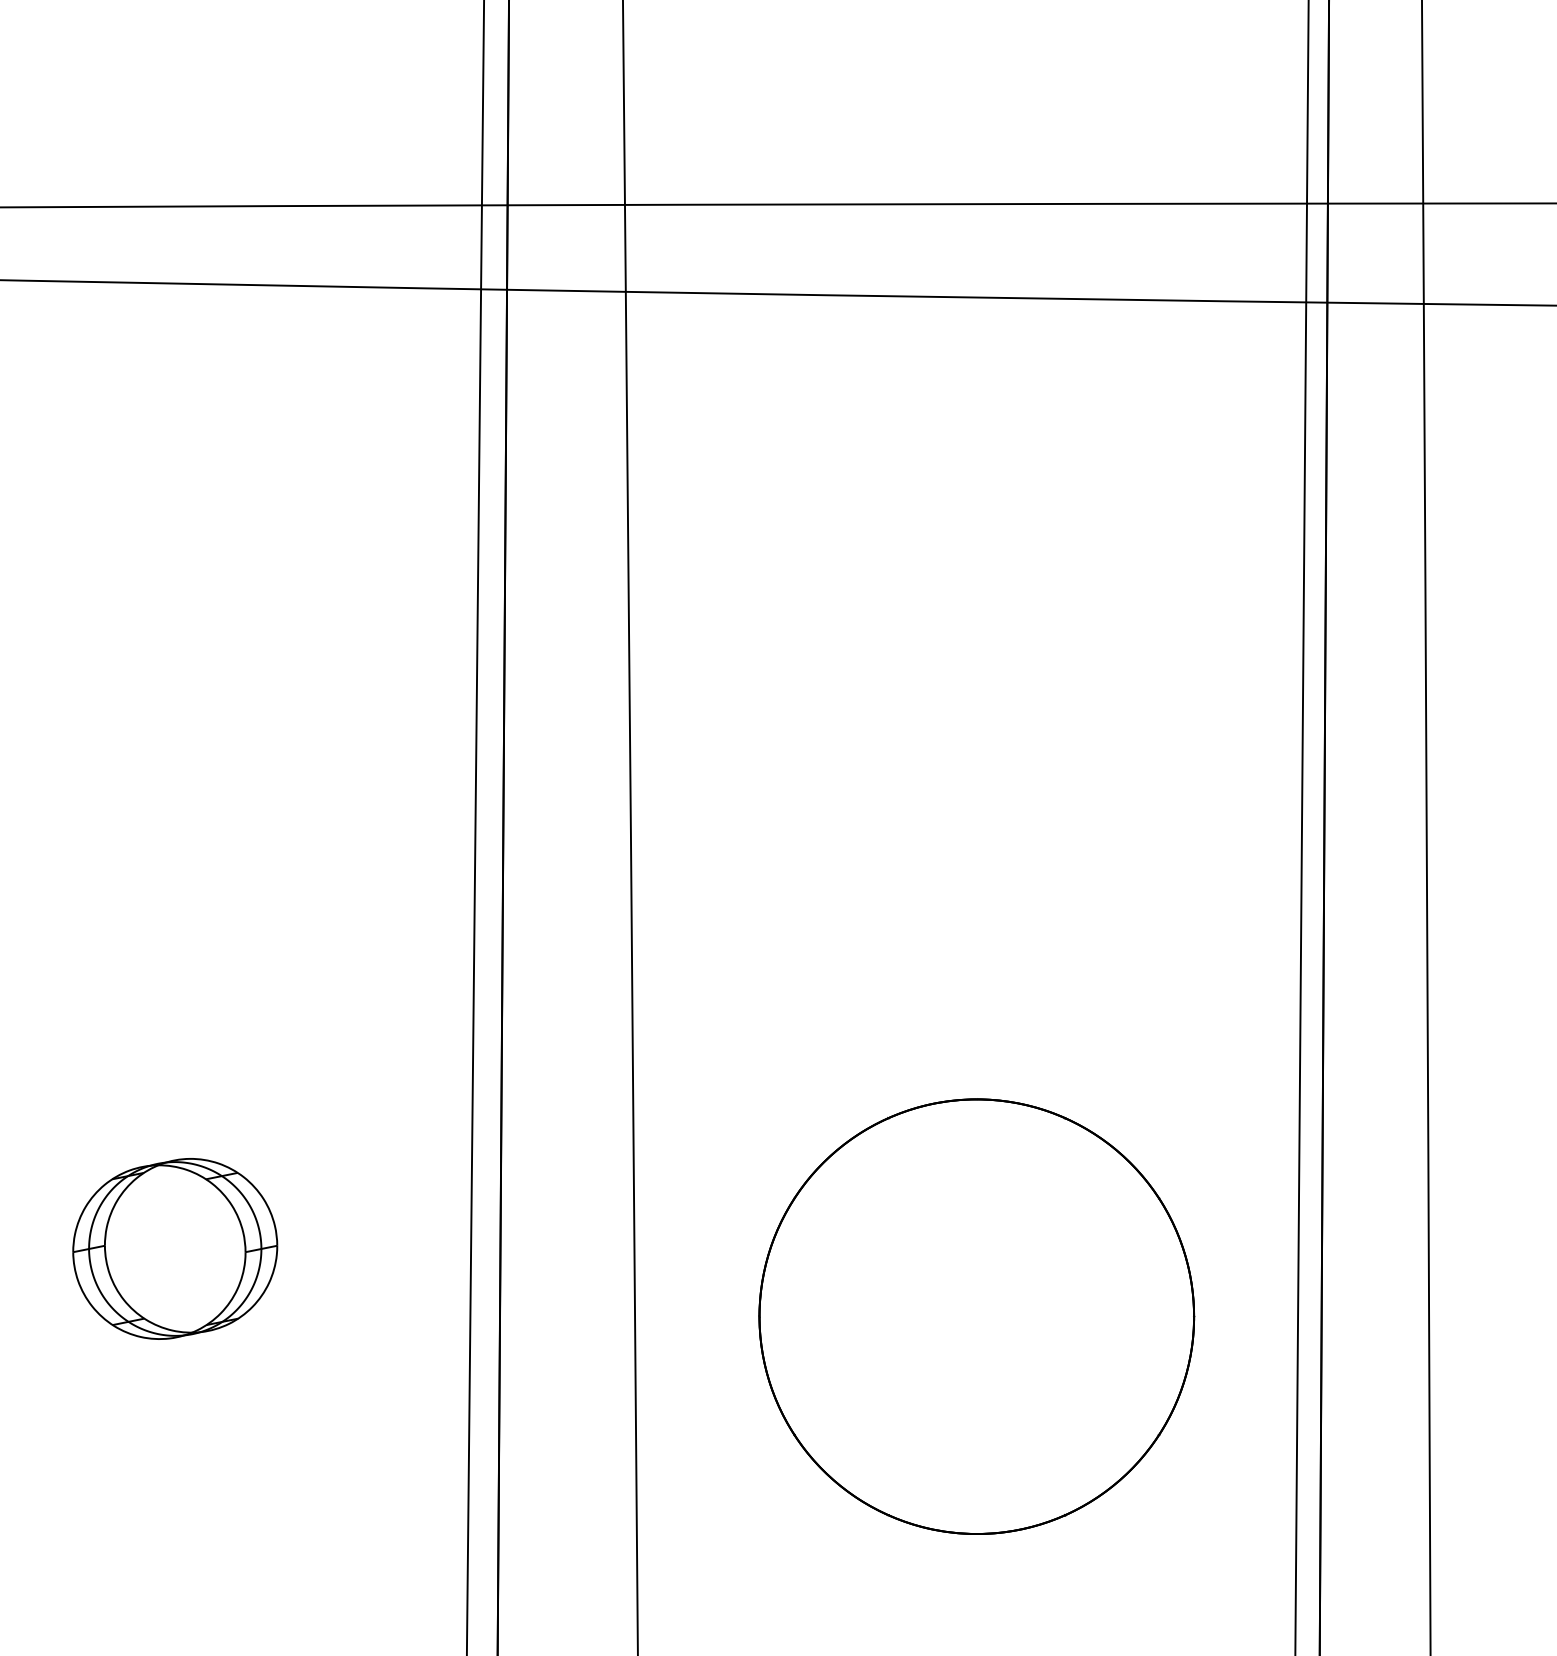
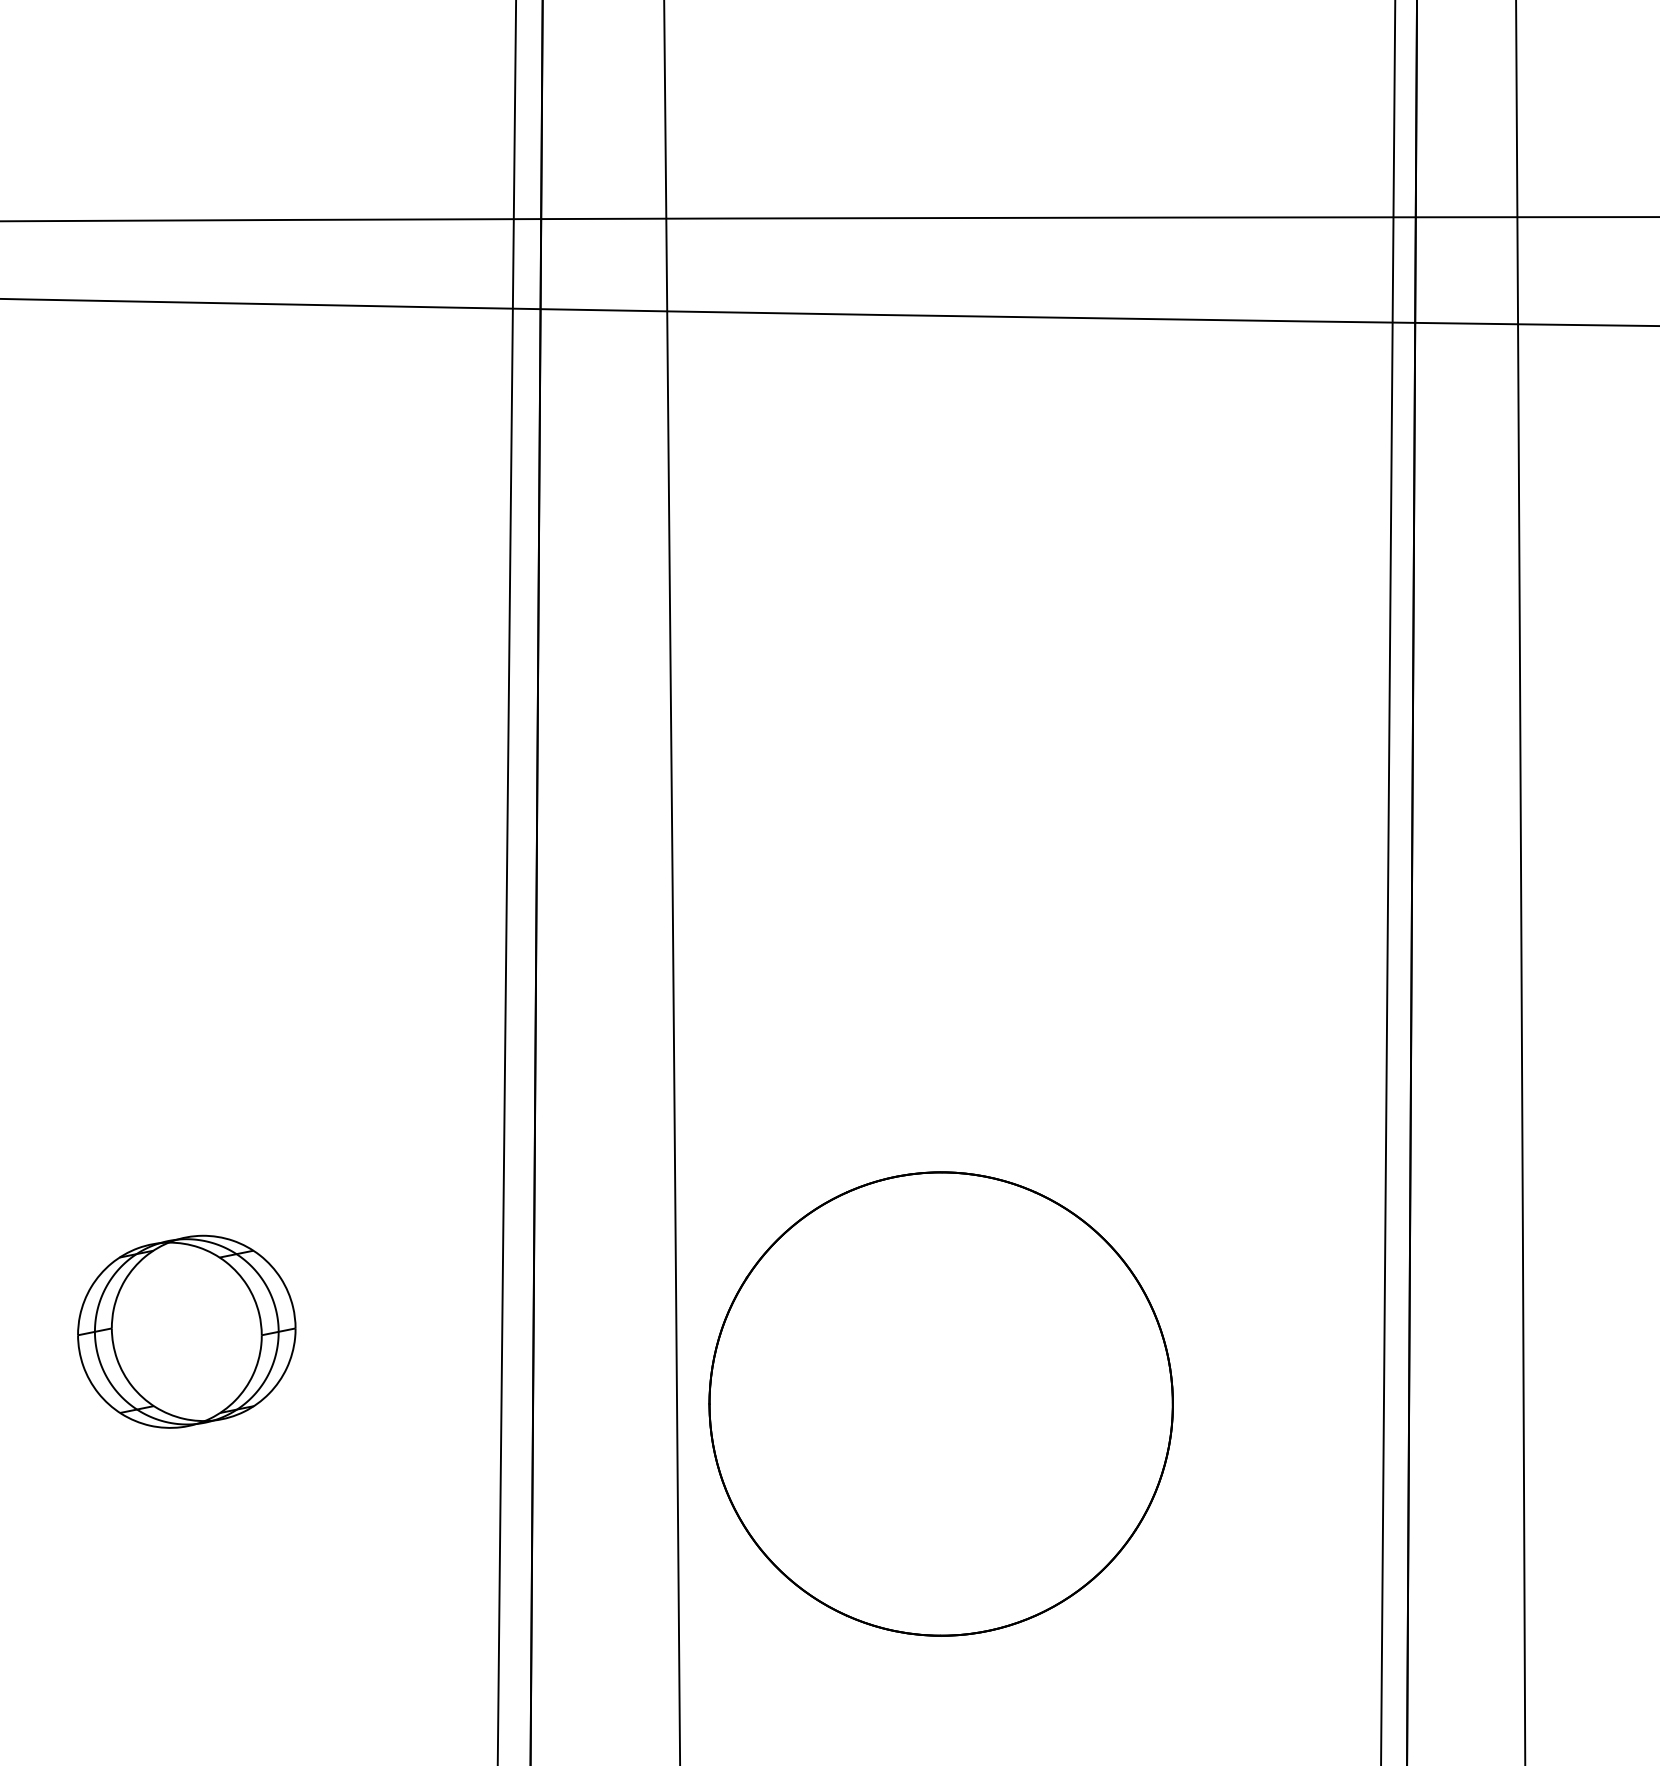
part: (976, 1316) -> (940, 1403), moved

